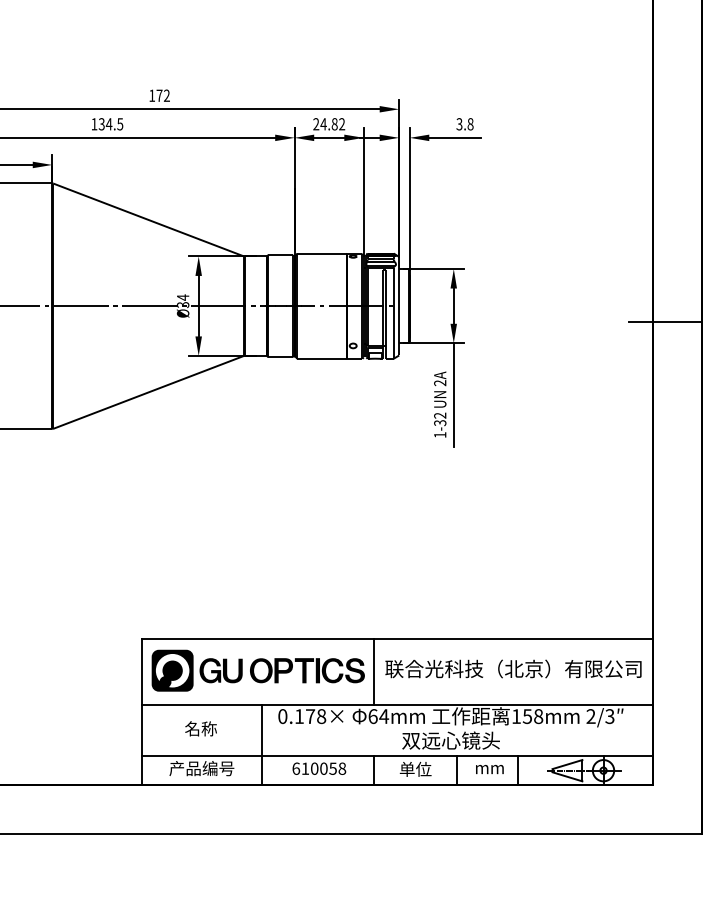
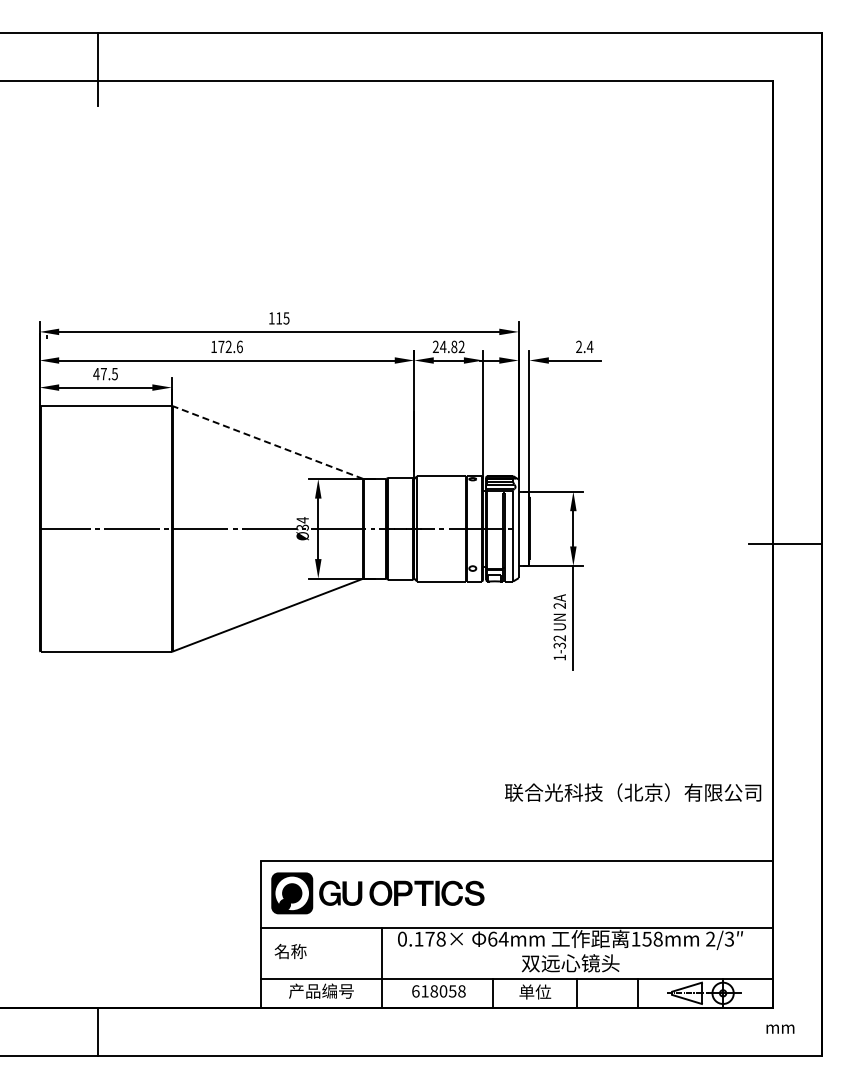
text: (162, 95) -> (282, 318), 172 -> 115
text: (110, 123) -> (230, 346), 134.5 -> 172.6
text: (464, 123) -> (584, 346), 3.8 -> 2.4
line: (147, 219) -> (267, 442), solid -> dashed
text: (513, 668) -> (633, 792), moved
line: (373, 671) -> (493, 894), removed
text: (200, 728) -> (290, 951), moved
text: (314, 768) -> (434, 991), 610058 -> 618058
text: (489, 768) -> (780, 1028), moved

